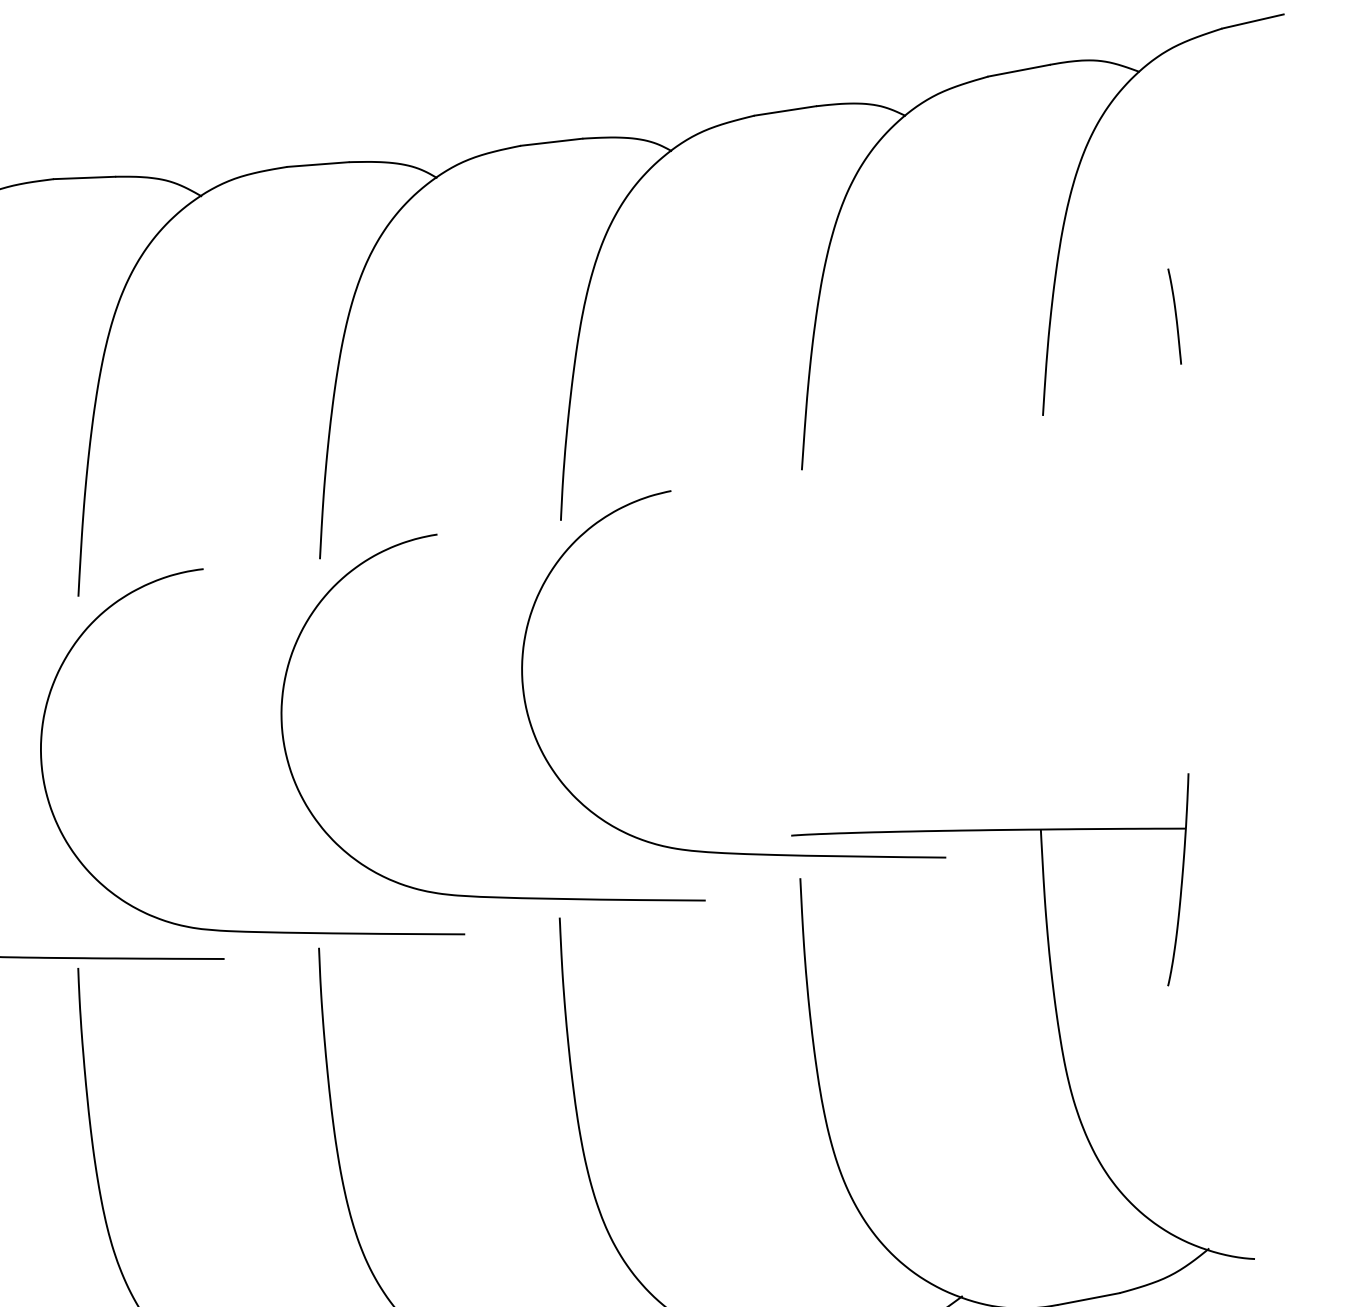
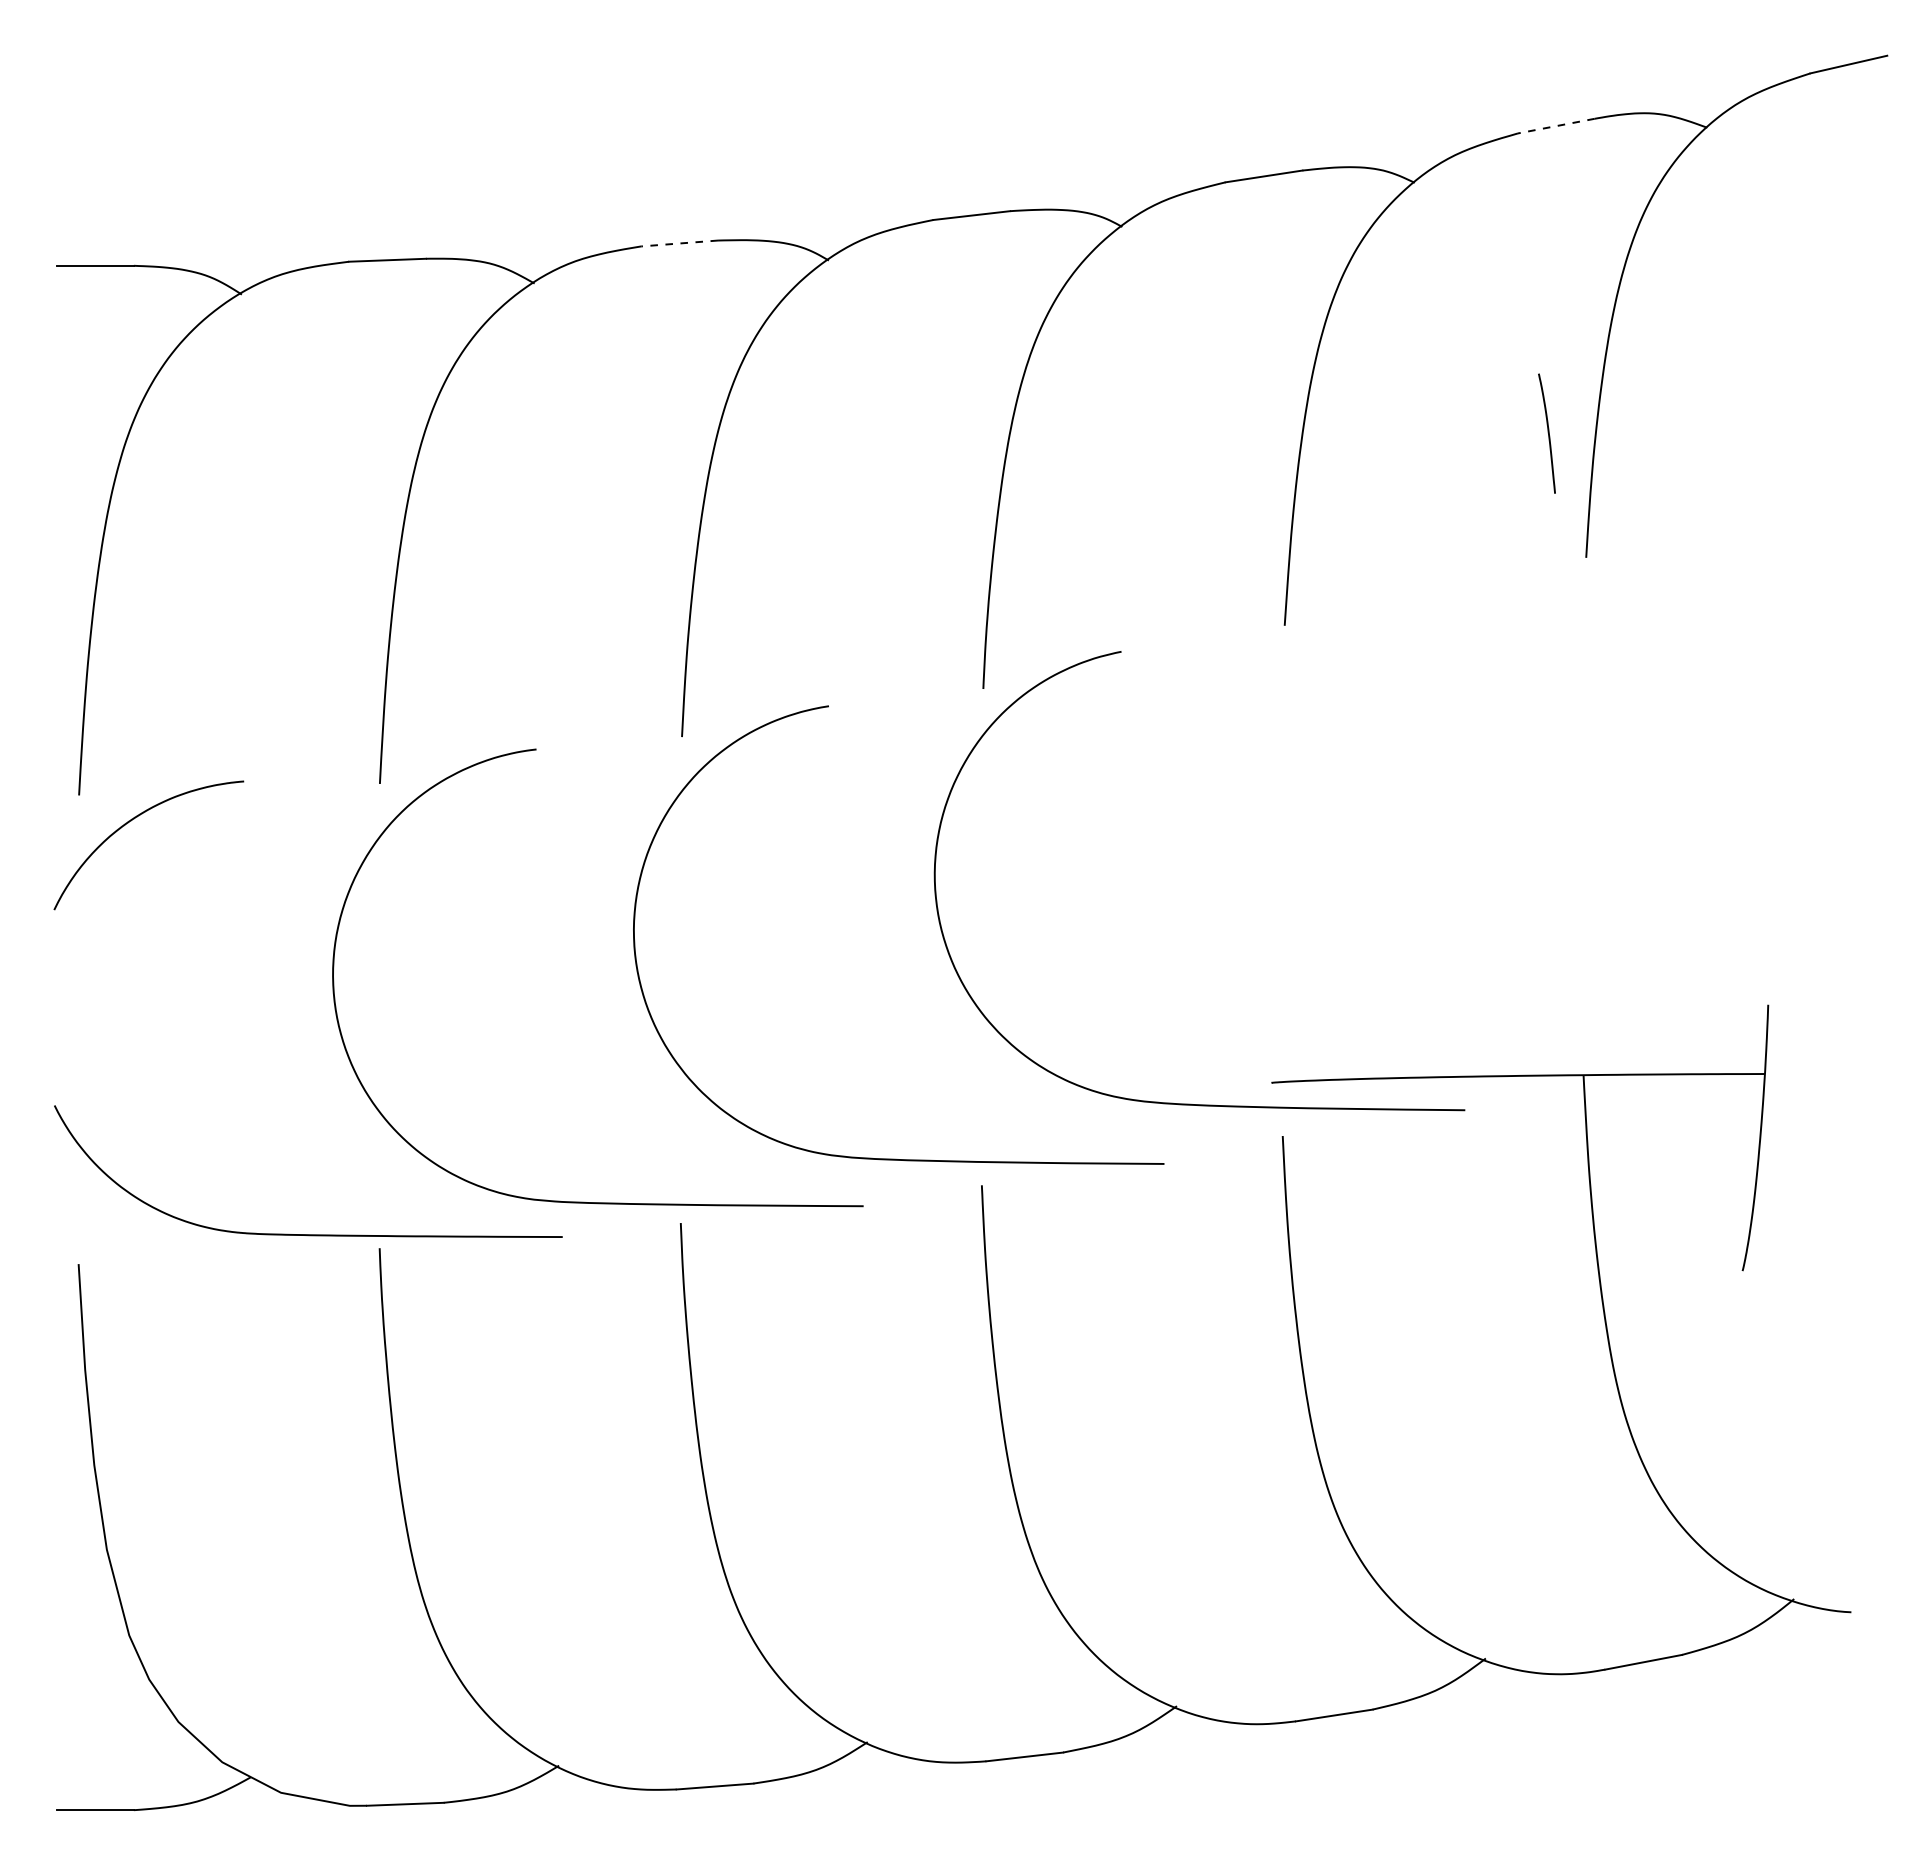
line: (1018, 71) -> (1555, 126), solid -> dashed
line: (317, 164) -> (679, 243), solid -> dashed
curve: (1175, 315) -> (1547, 432), moved

